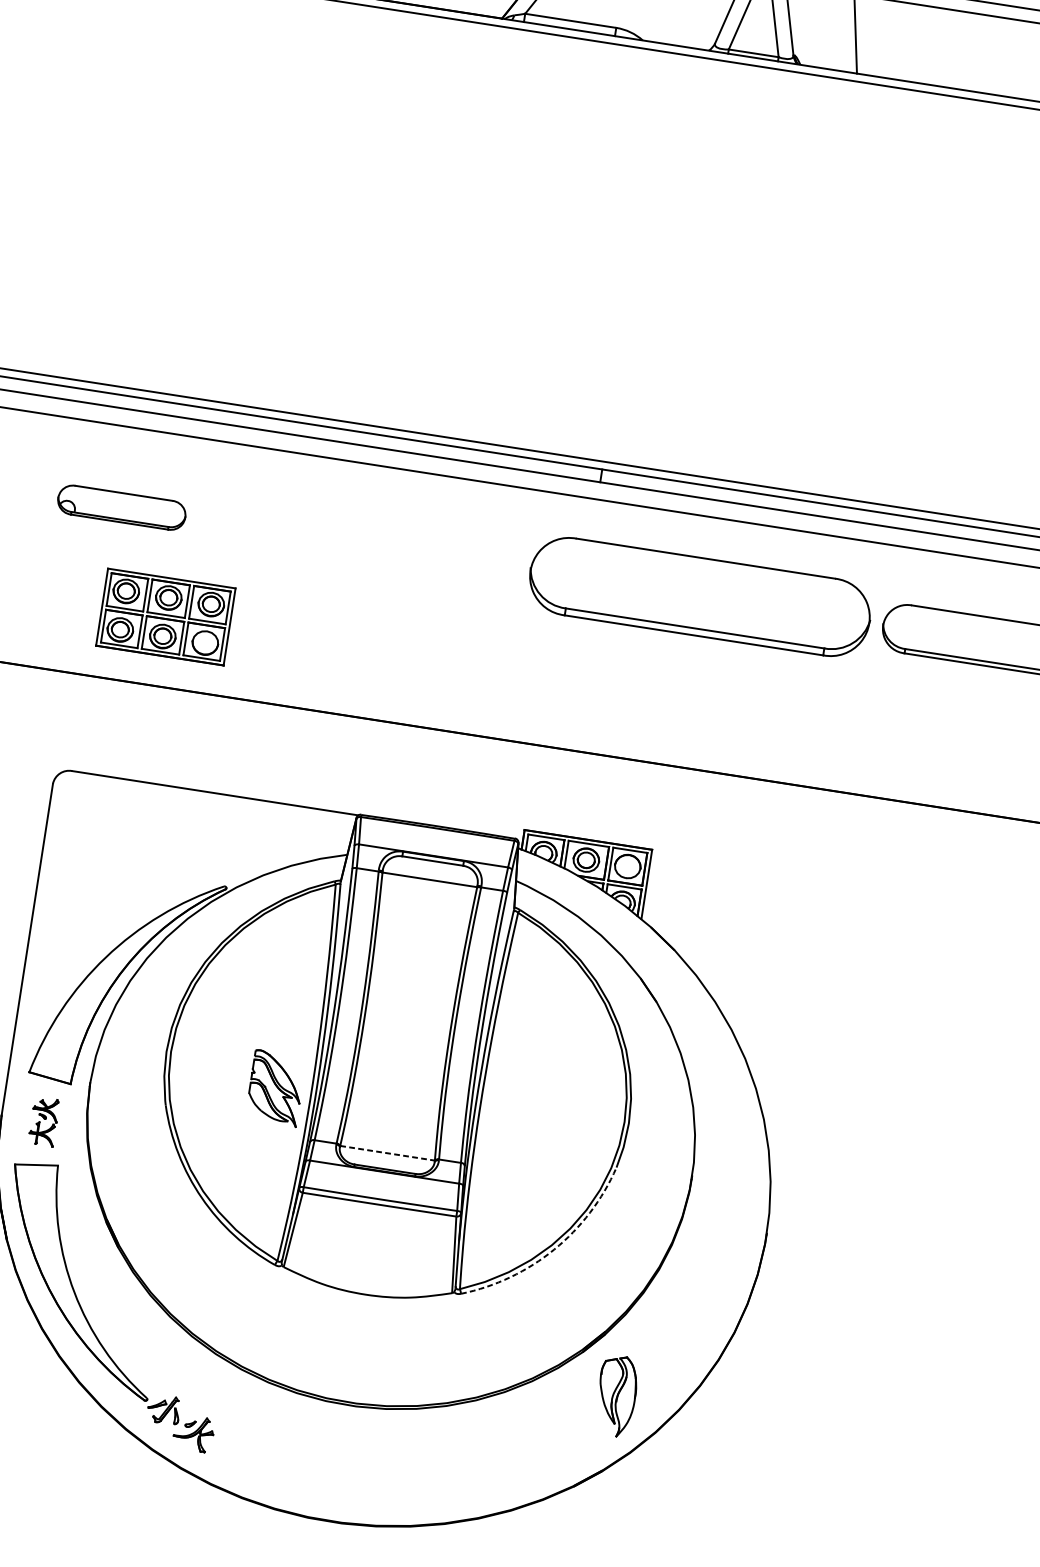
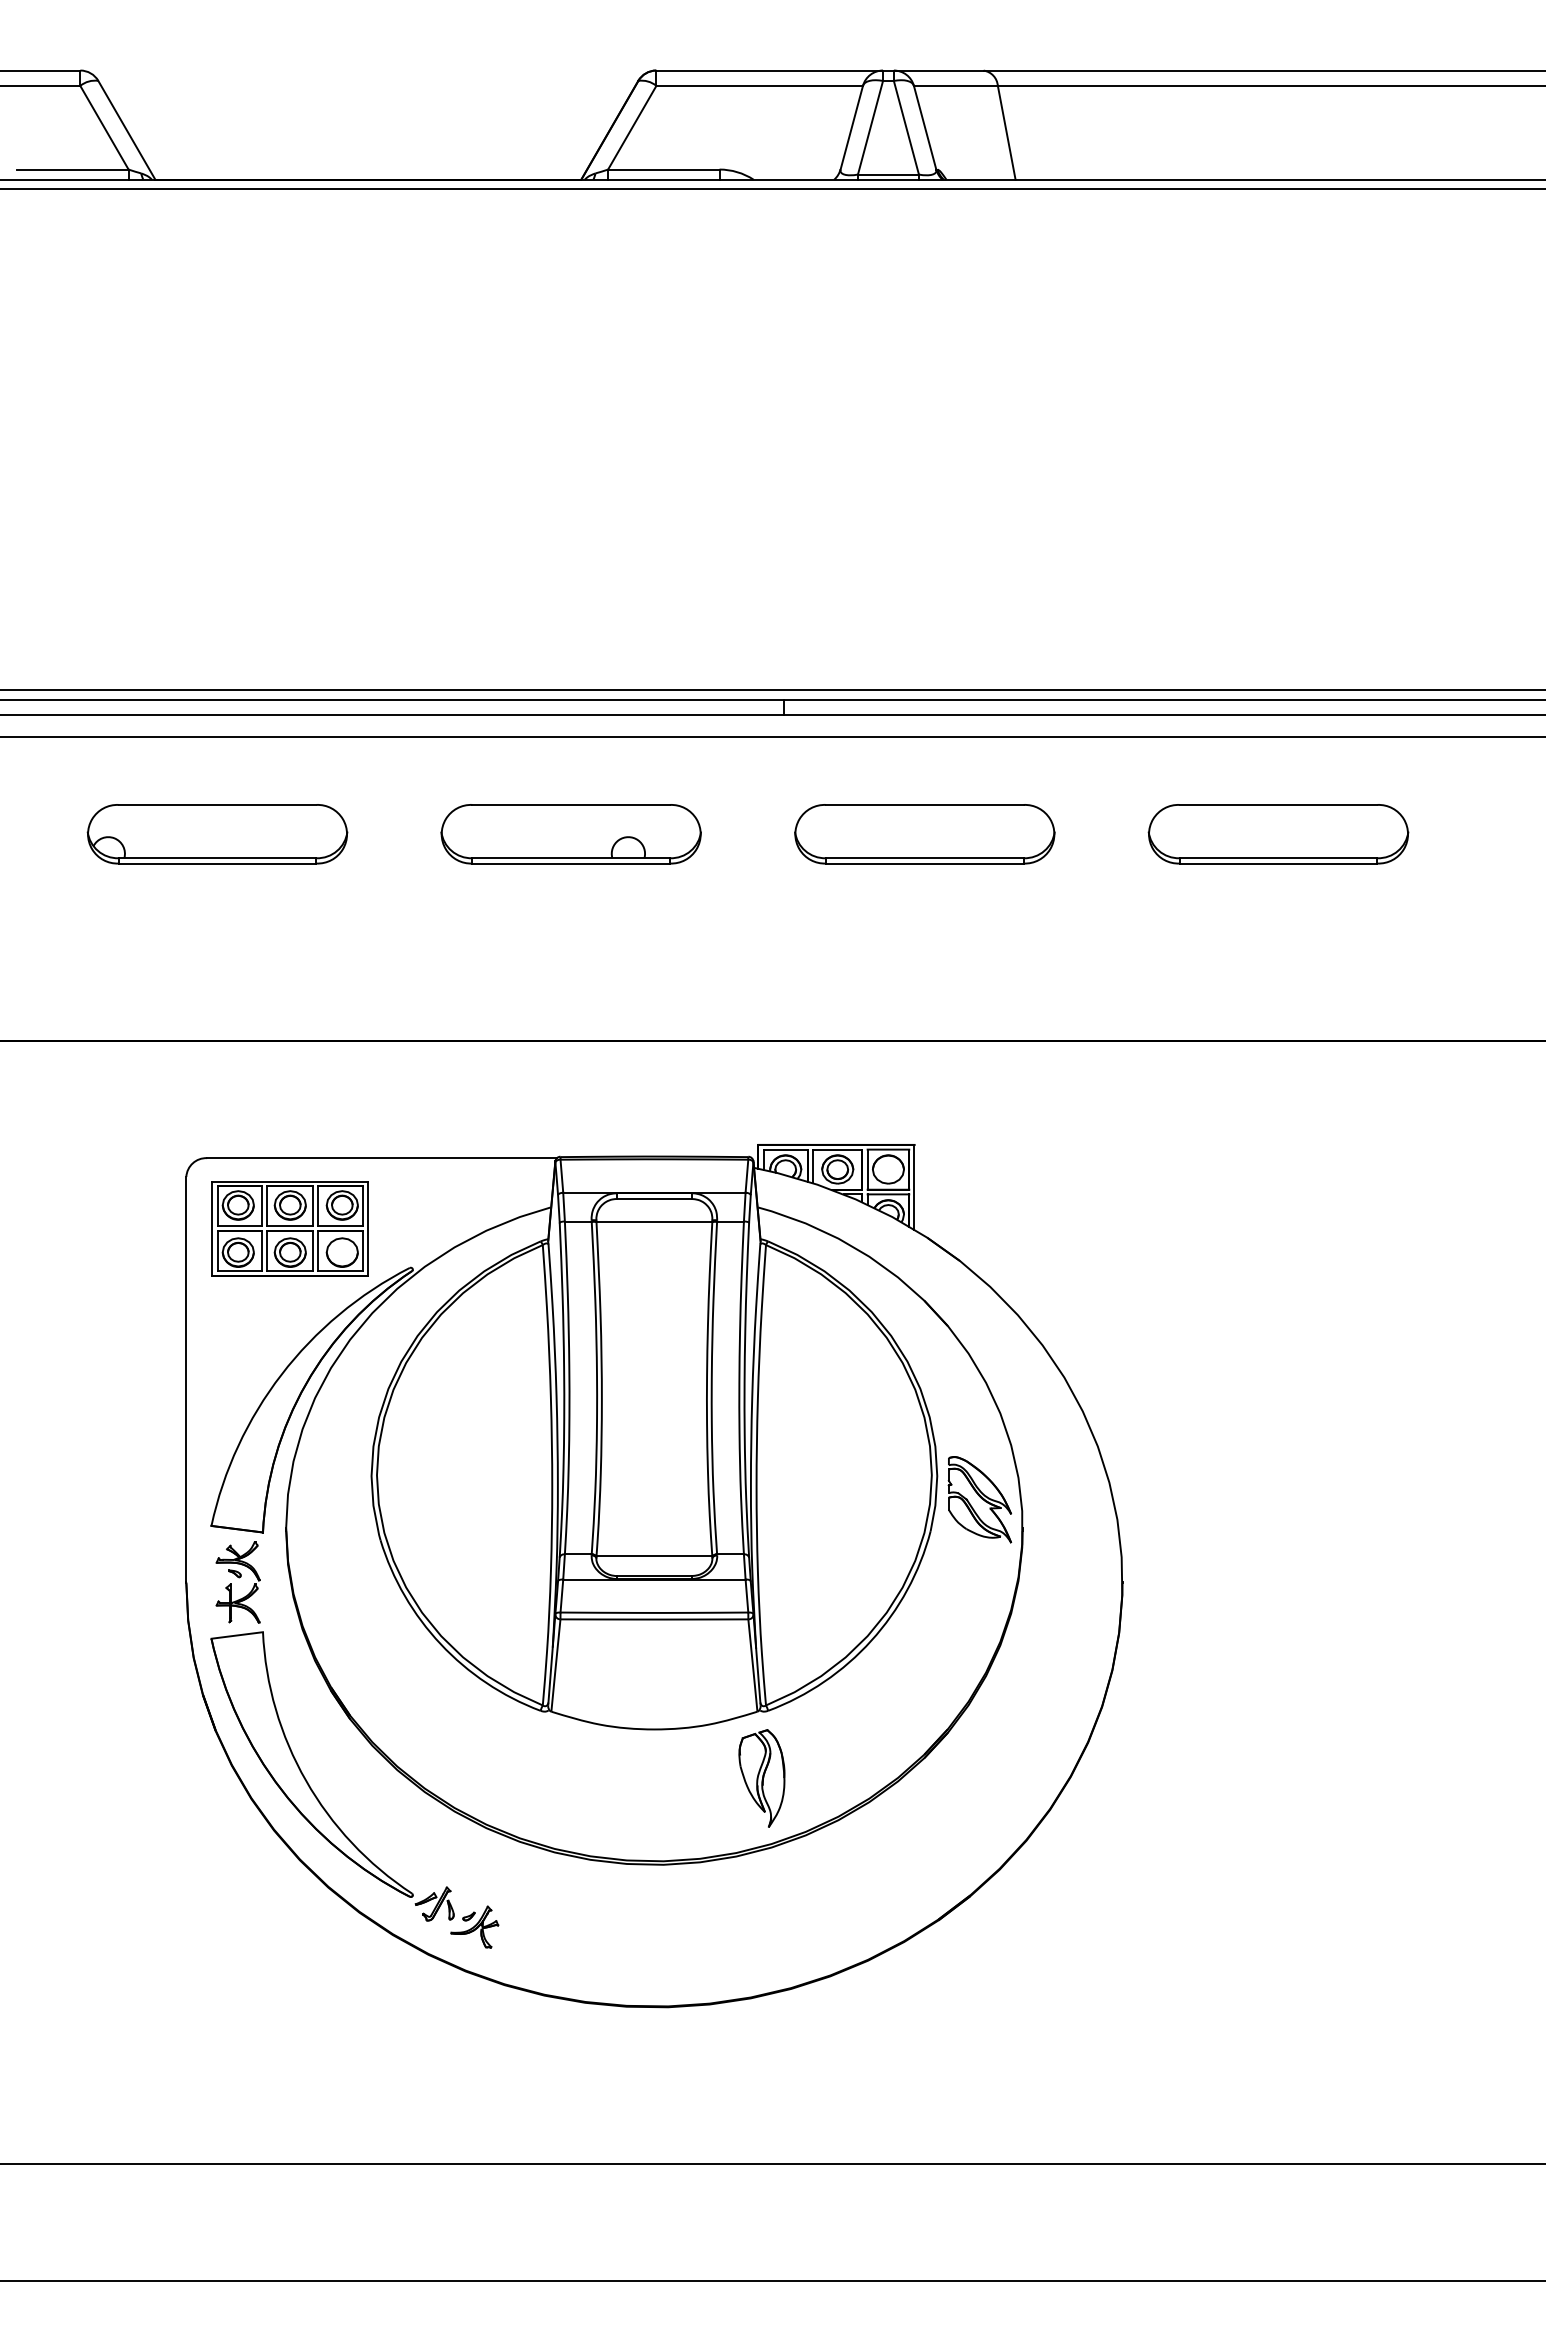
part: (121, 507) -> (217, 834), size x1.67
part: (410, 552) -> (570, 834), added
part: (699, 597) -> (924, 834), size x0.62
part: (165, 616) -> (289, 1228), moved
part: (275, 1088) -> (979, 1499), moved
part: (43, 1121) -> (237, 1582), size x1.43
line: (387, 1153) -> (654, 1556), dashed -> solid
arc: (554, 1249) -> (871, 1640), dashed -> solid
part: (616, 1396) -> (761, 1778), moved

